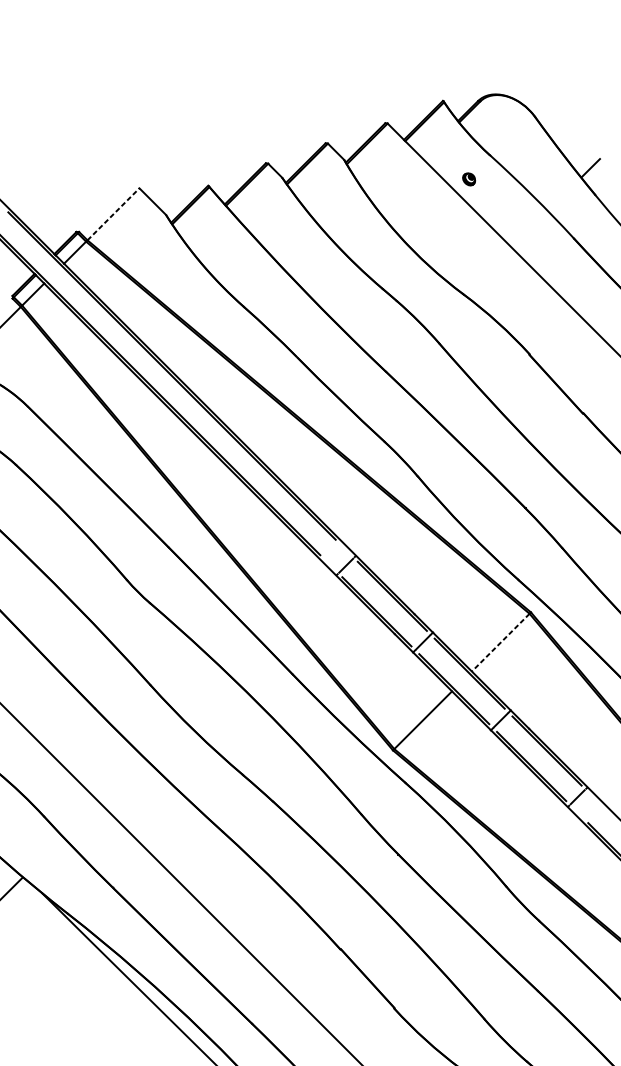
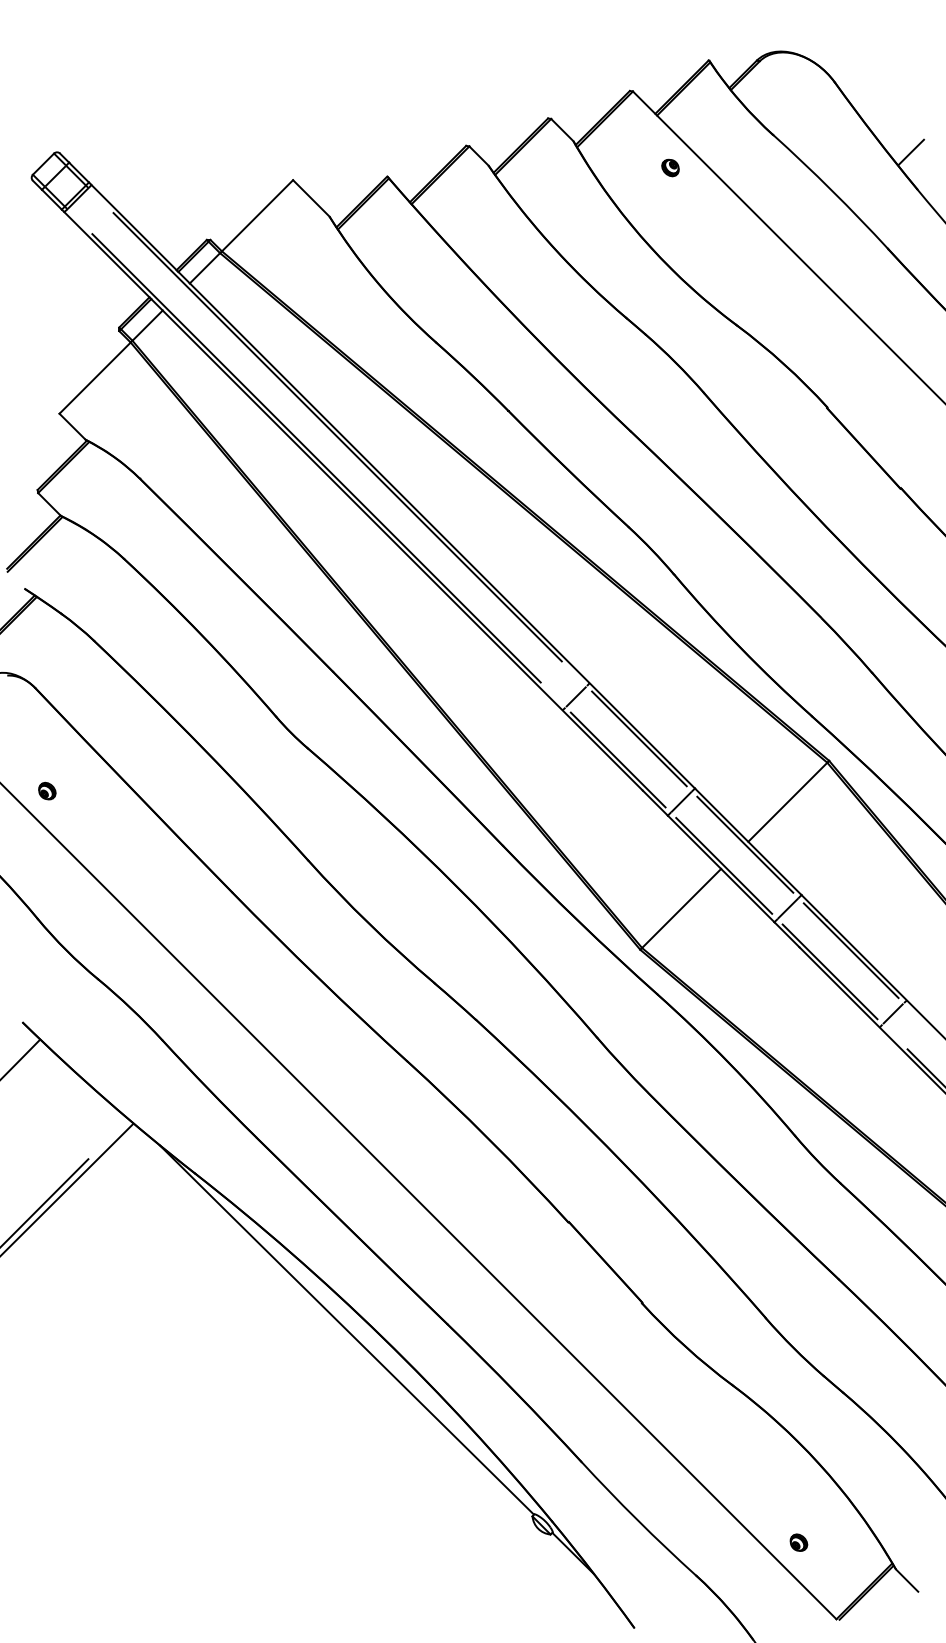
part: (469, 179) -> (670, 167), moved
line: (113, 214) -> (257, 215), dashed -> solid
line: (500, 642) -> (787, 802), dashed -> solid

